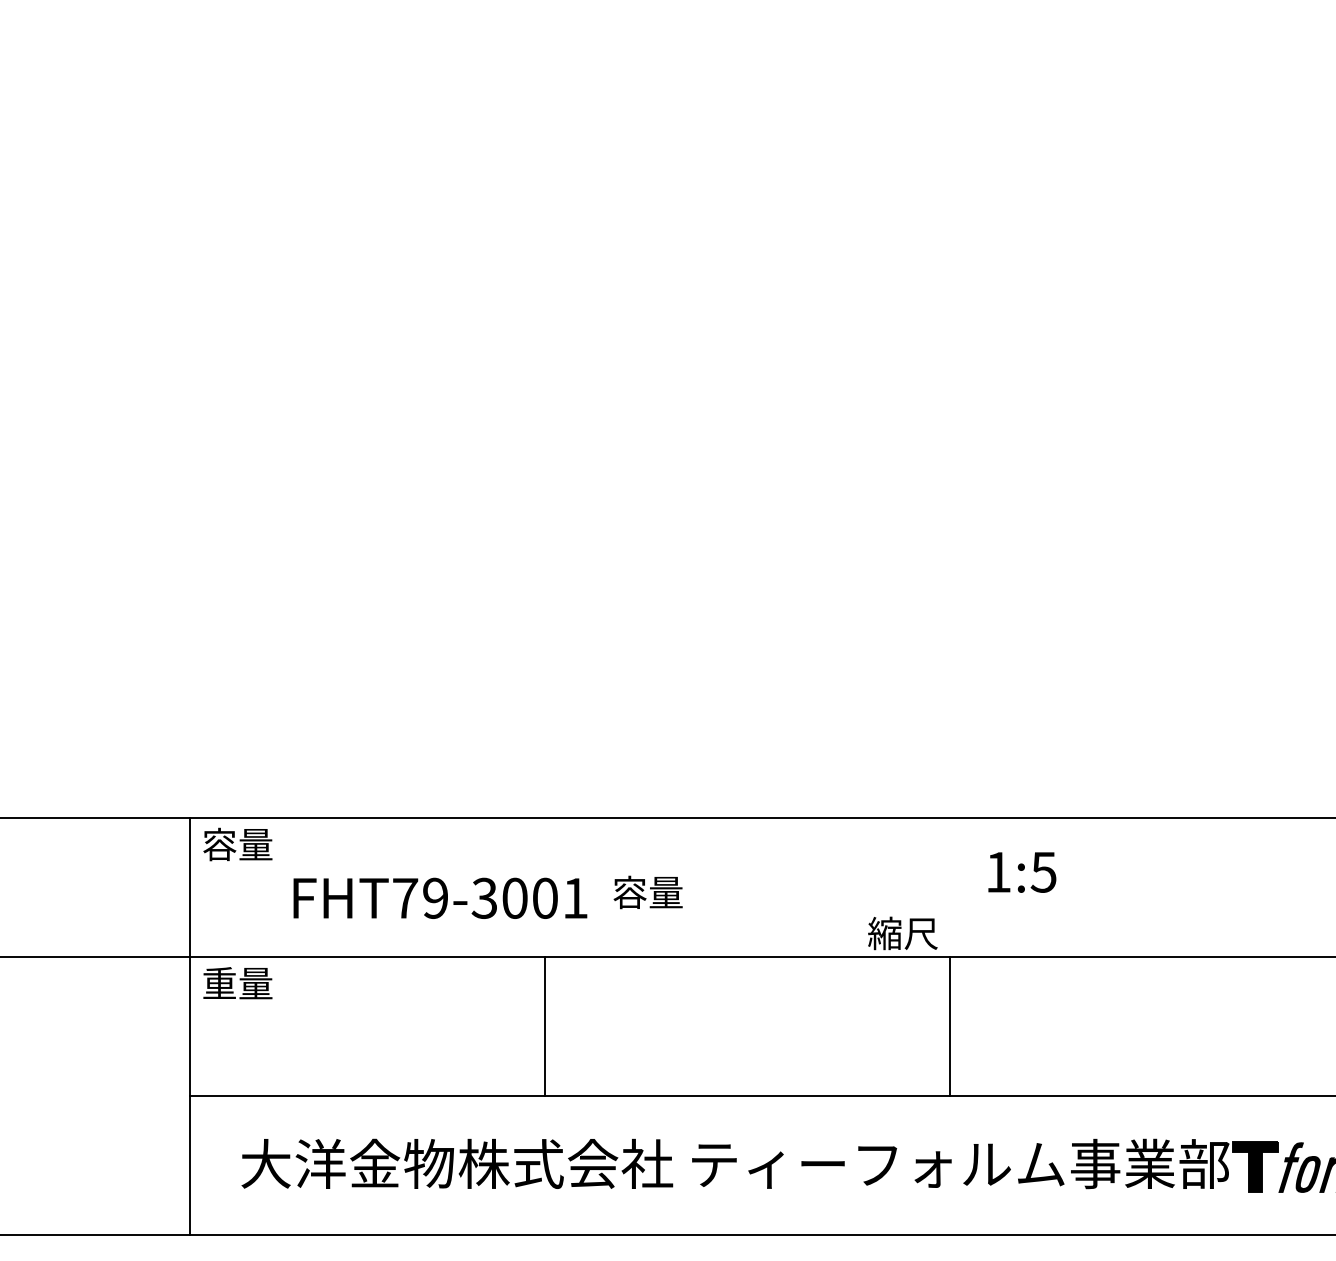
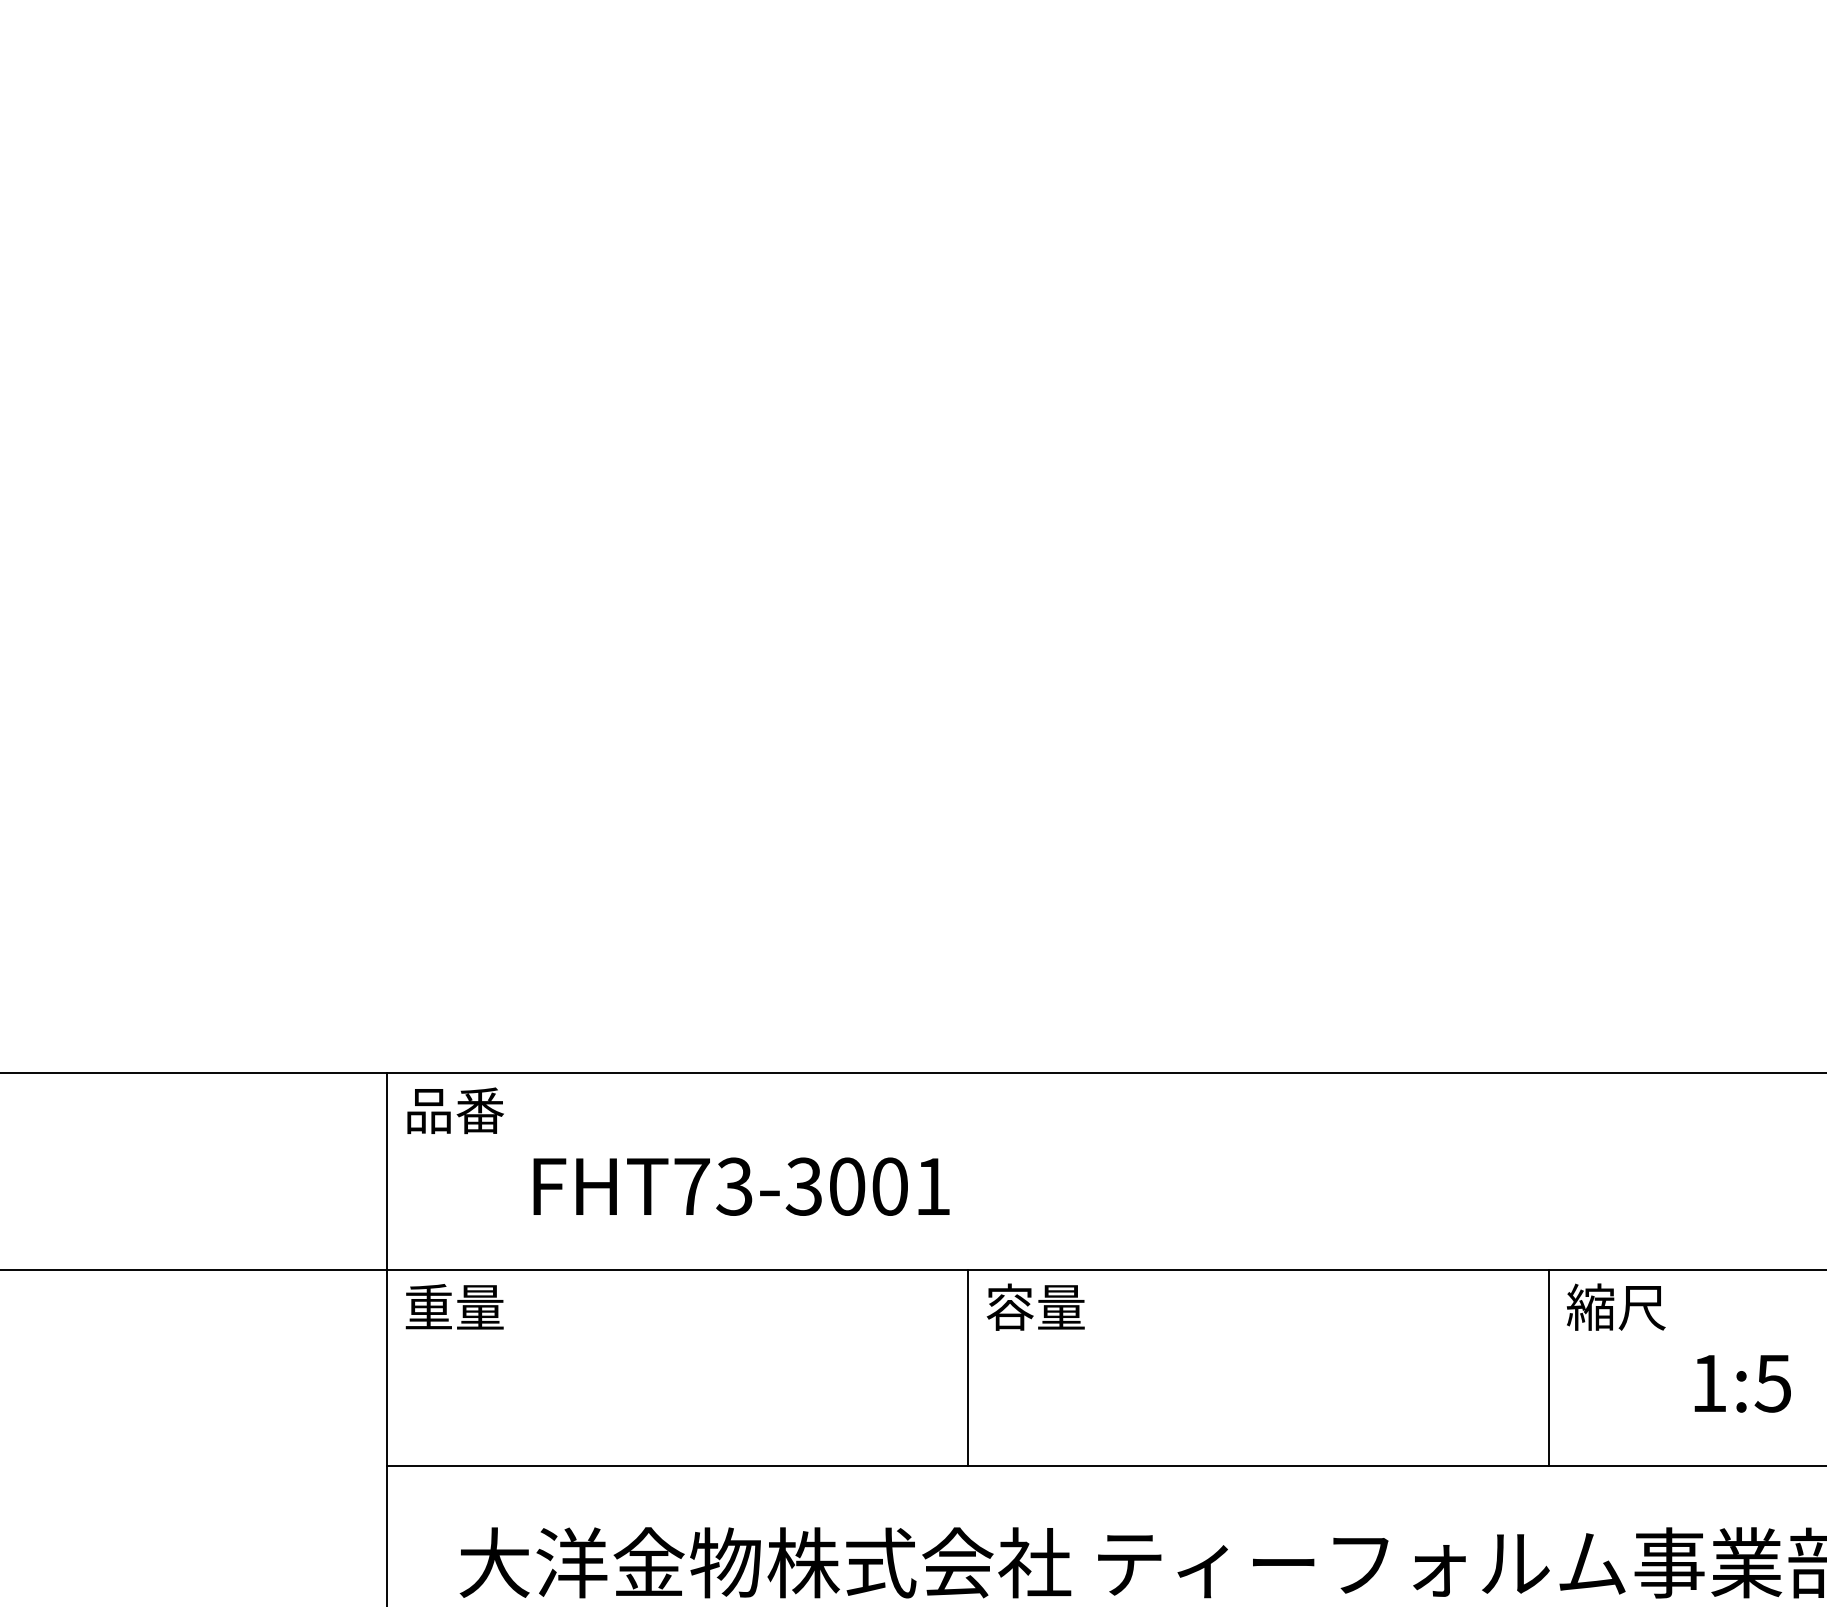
text: (237, 844) -> (454, 1110), 容量 -> 品番
text: (1022, 872) -> (1743, 1383), moved
text: (647, 892) -> (1034, 1307), moved
text: (434, 898) -> (733, 1186), FHT79-3001 -> FHT73-3001
text: (902, 933) -> (1615, 1307), moved
line: (545, 1025) -> (968, 1366), moved
line: (949, 1025) -> (1549, 1366), moved

